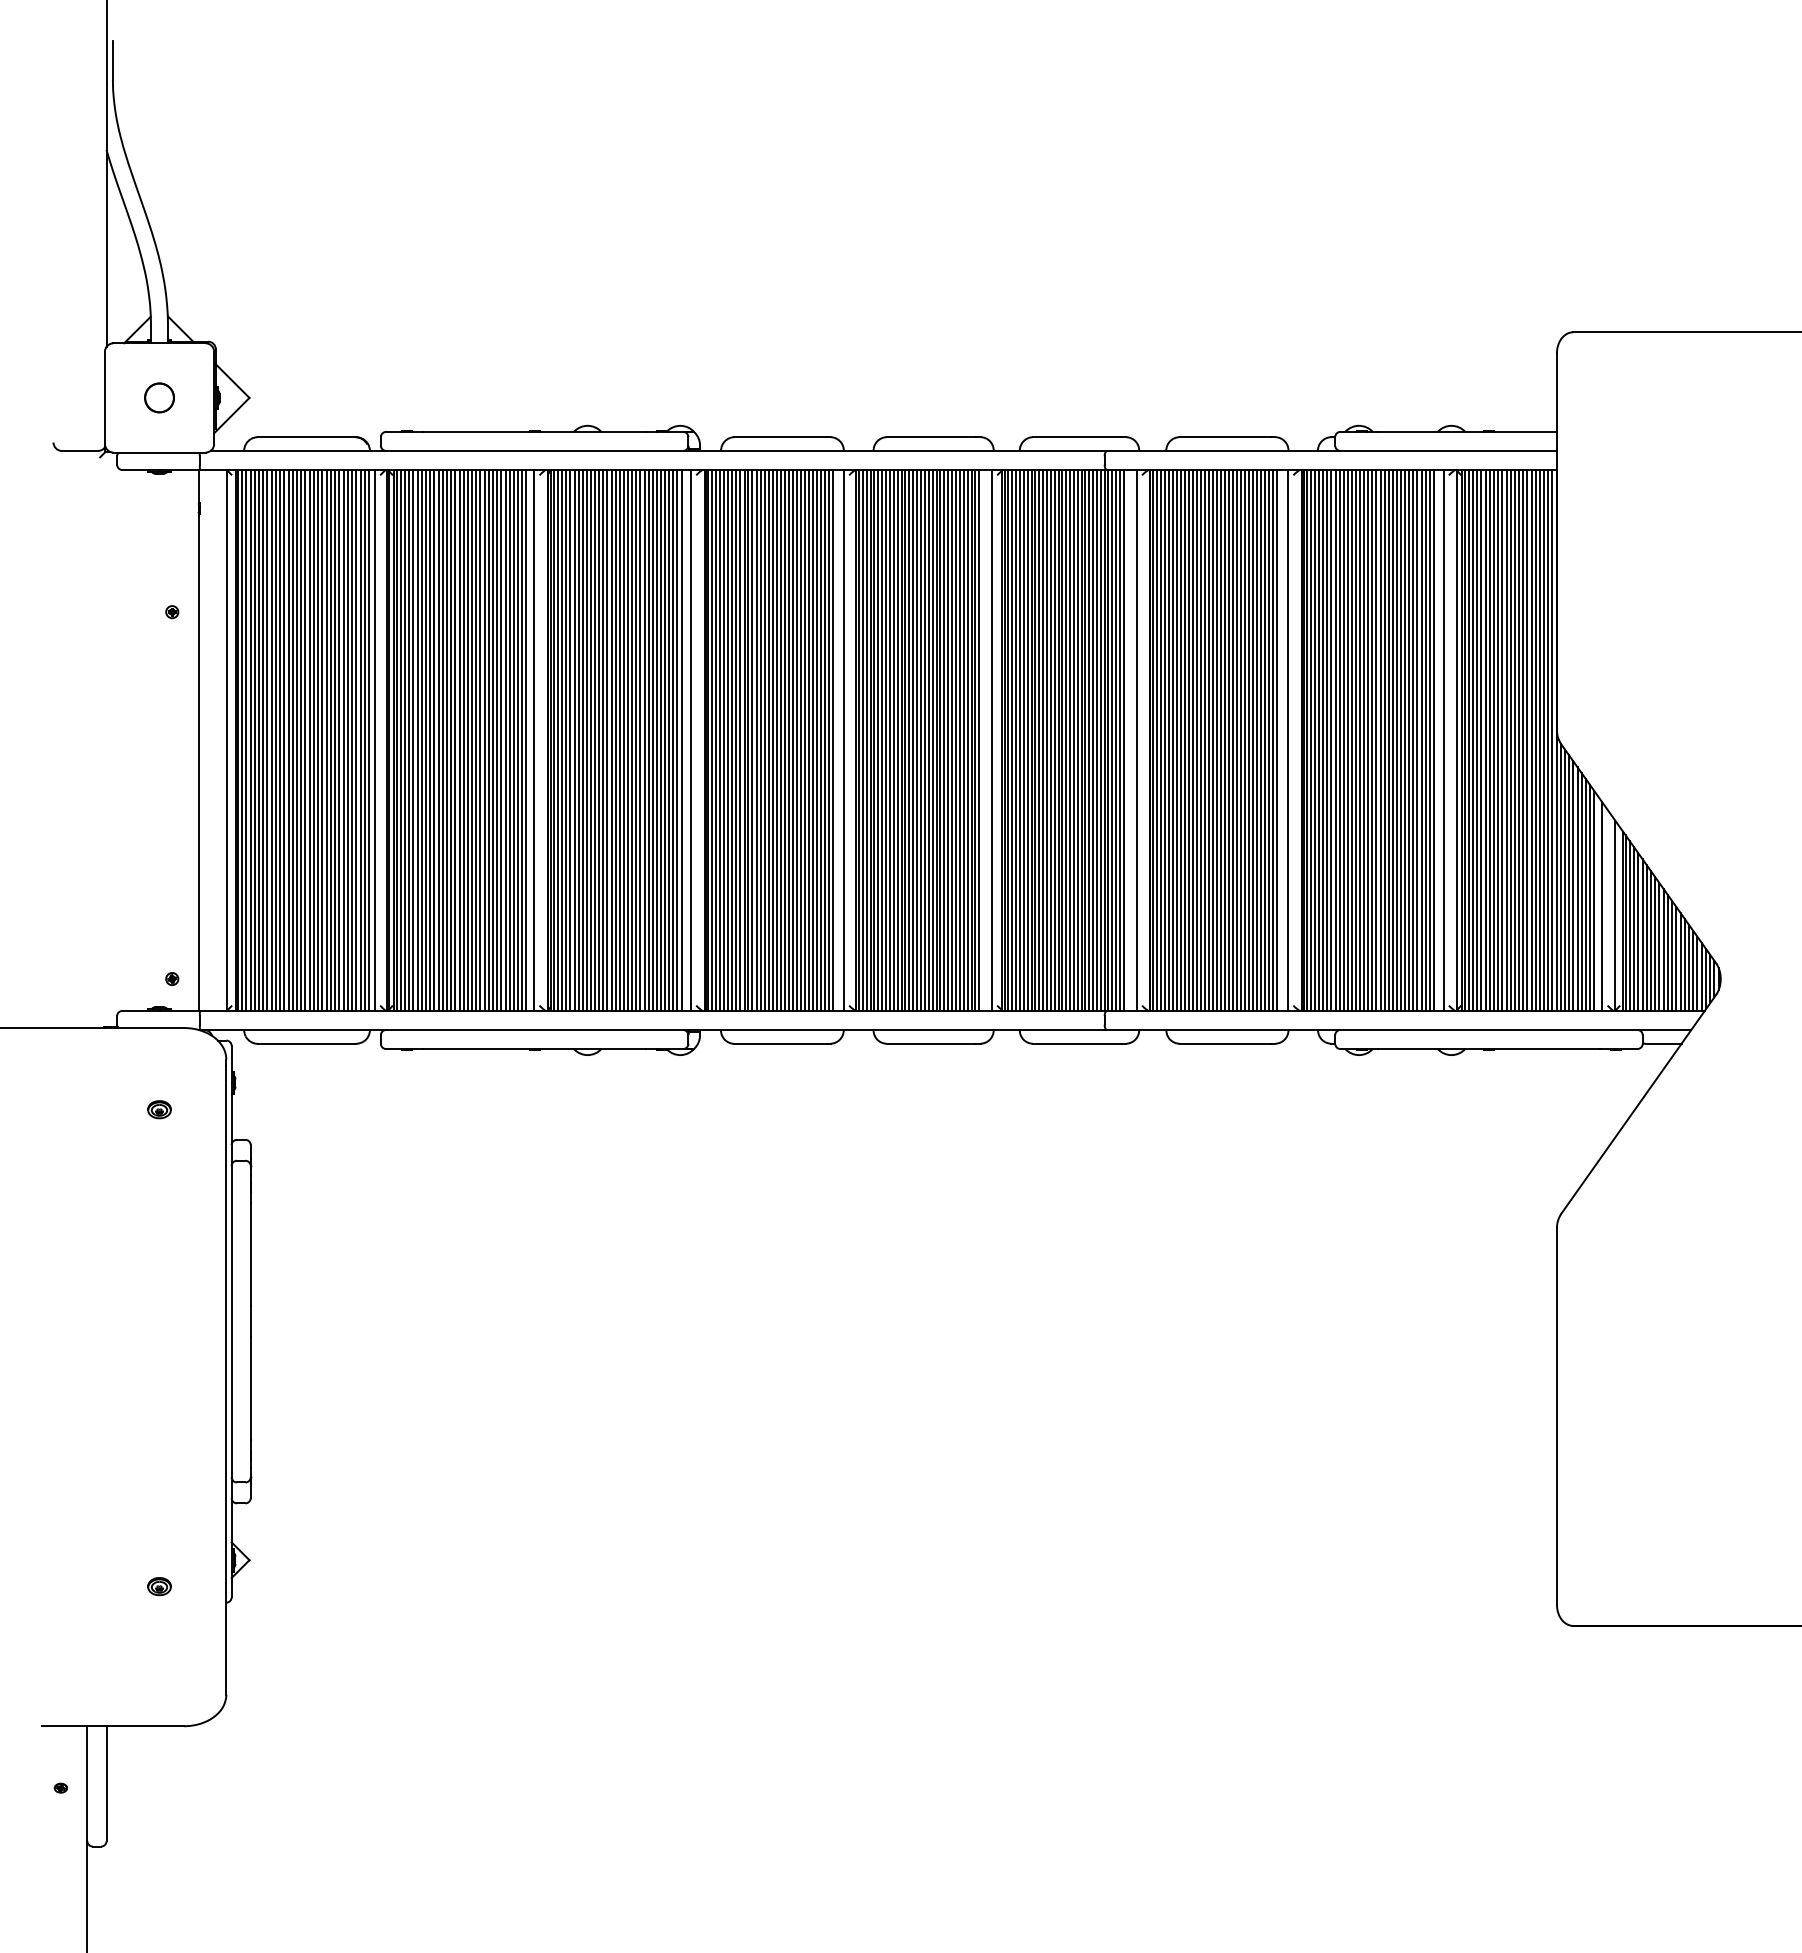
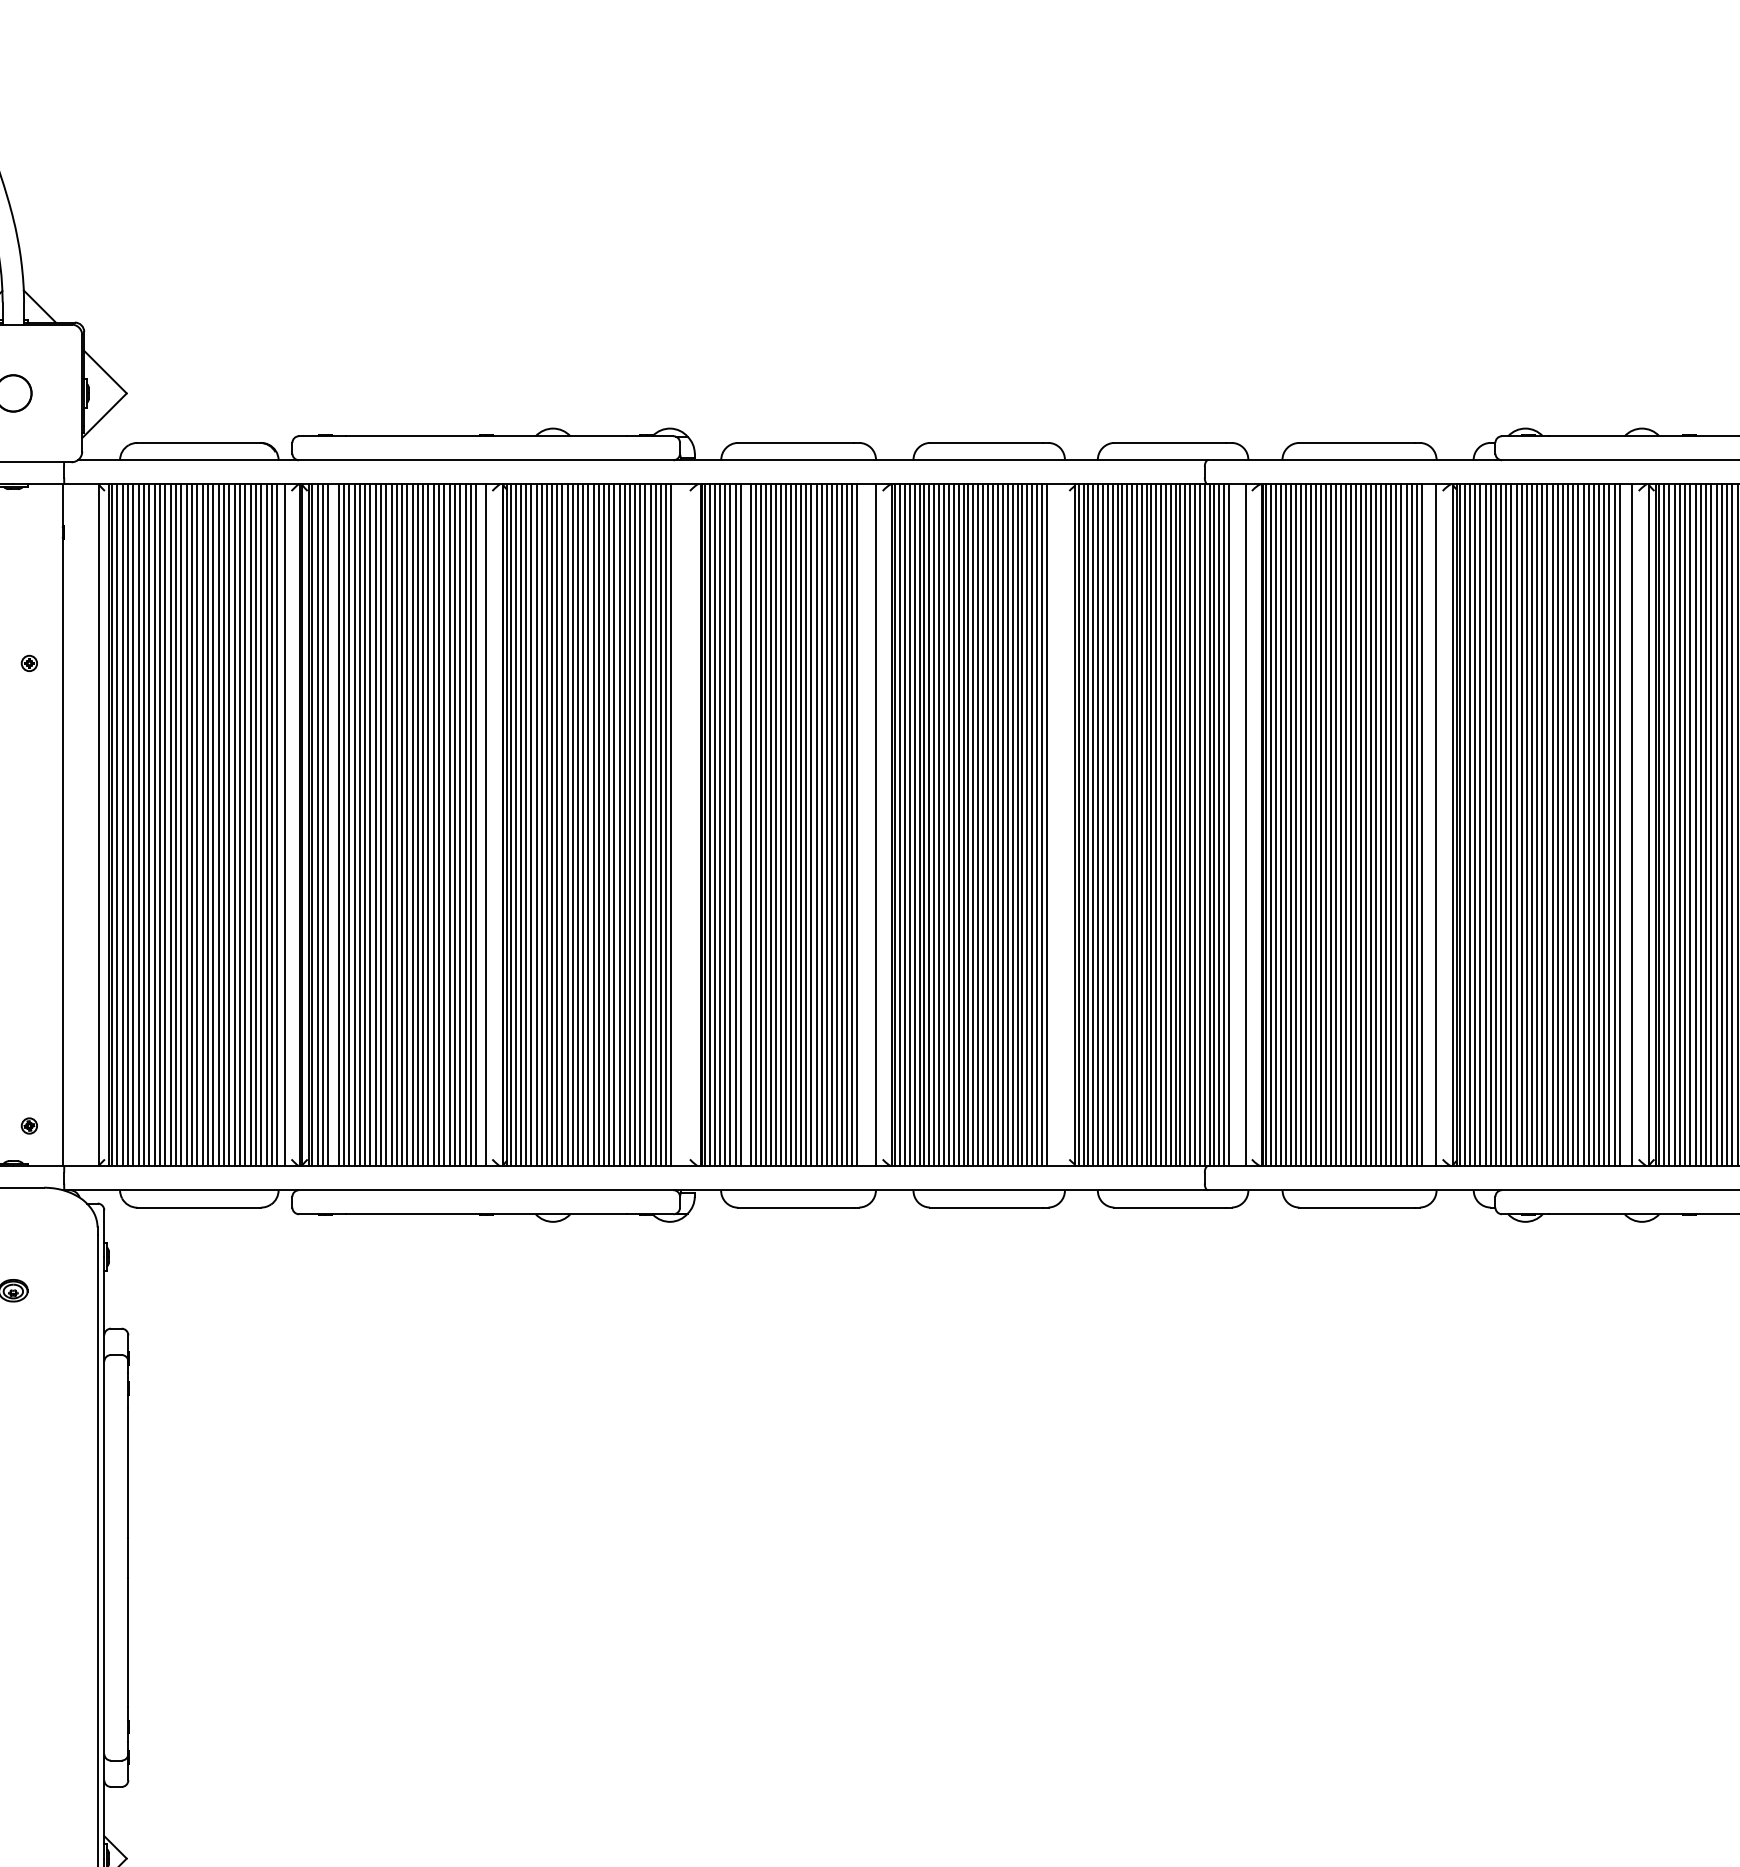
line: (413, 740) -> (333, 825), removed
line: (691, 740) -> (683, 825), removed
line: (740, 740) -> (745, 825), removed
line: (832, 740) -> (861, 825), removed
line: (992, 740) -> (1063, 825), removed

